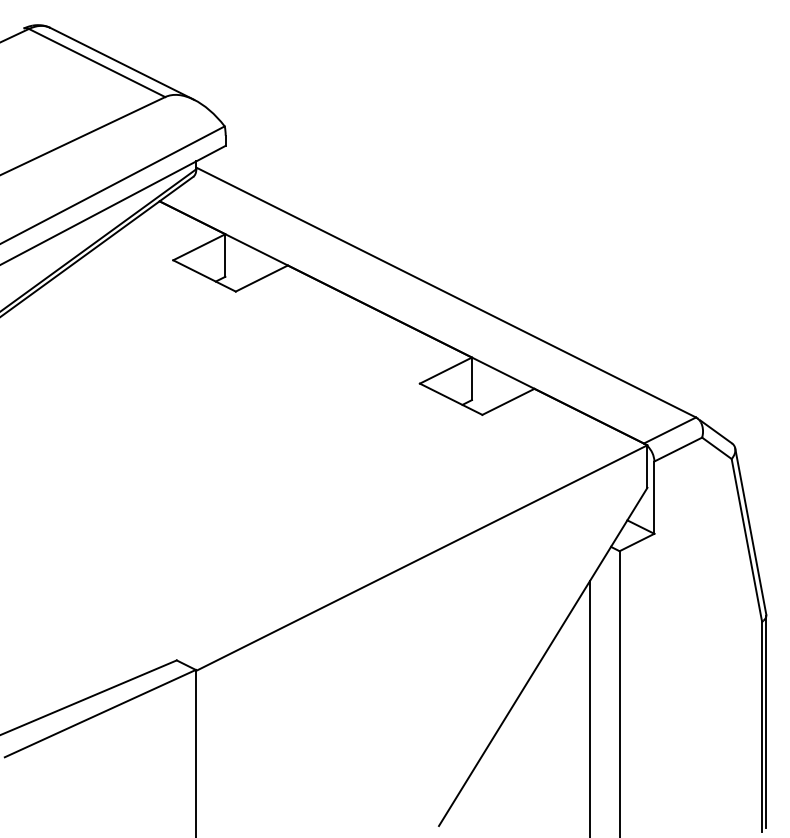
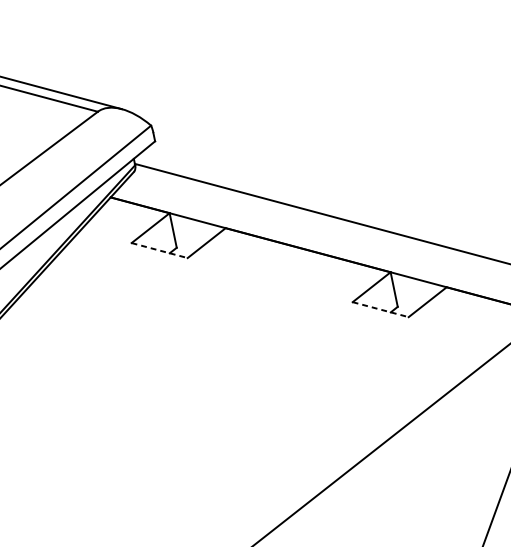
line: (204, 275) -> (159, 250), solid -> dashed
line: (451, 399) -> (380, 309), solid -> dashed

